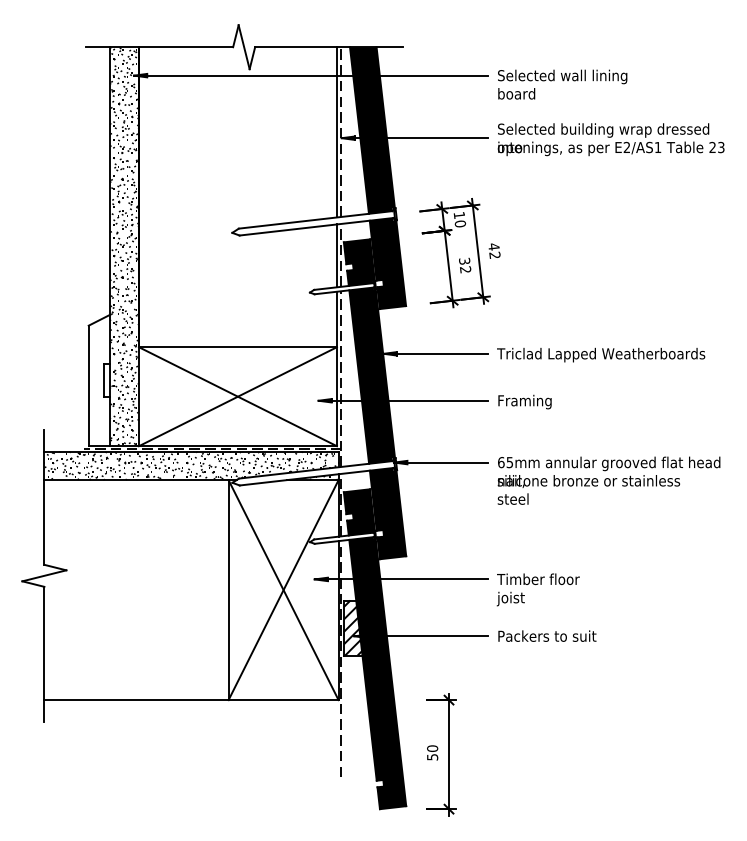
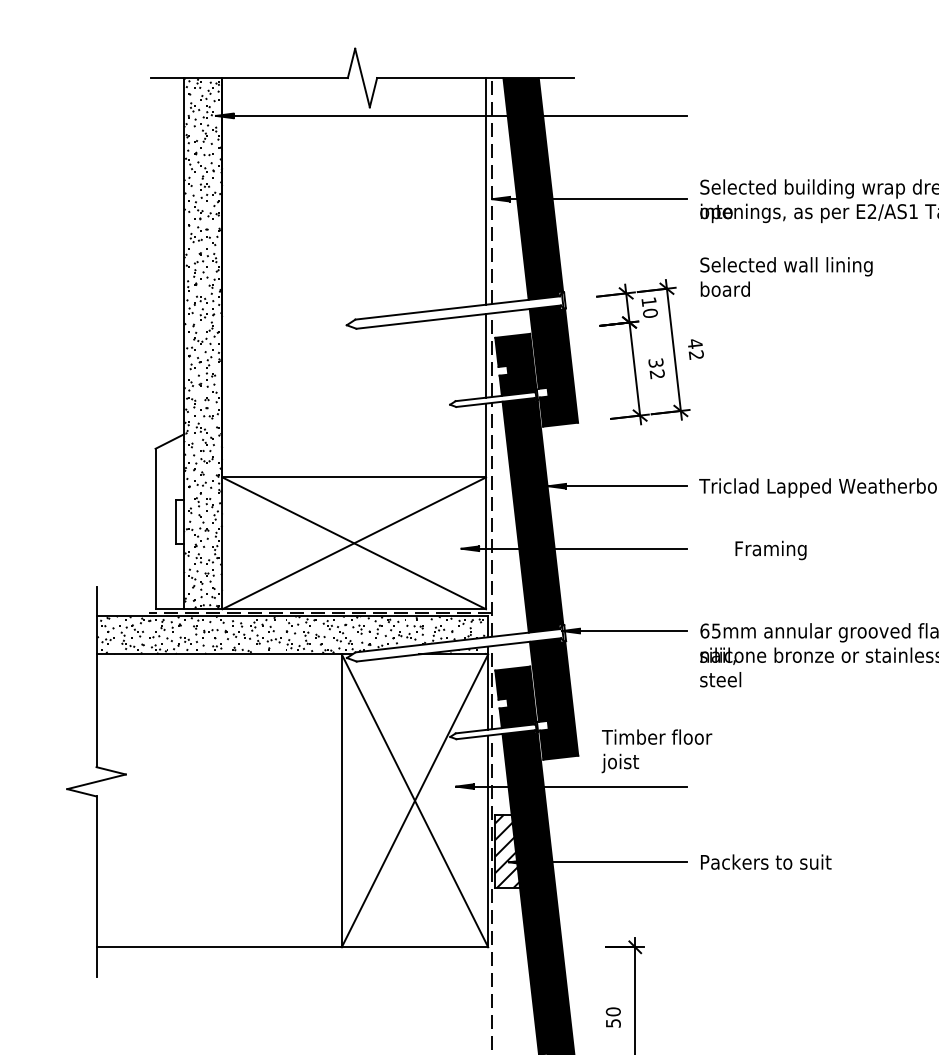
text: (562, 84) -> (786, 276), moved
text: (524, 401) -> (770, 549), moved
text: (537, 589) -> (655, 750), moved

